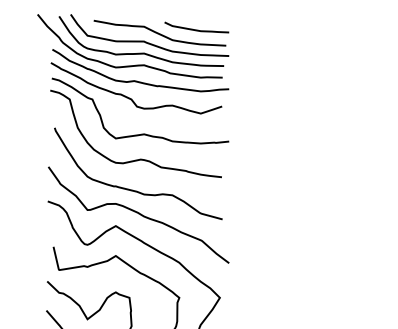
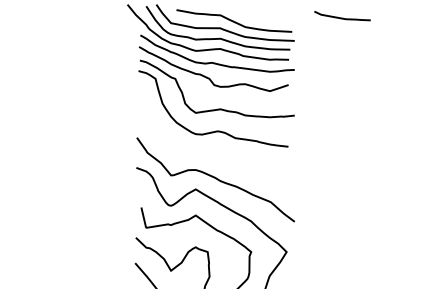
curve: (196, 29) -> (342, 17), moved
curve: (133, 189) -> (211, 157), removed

